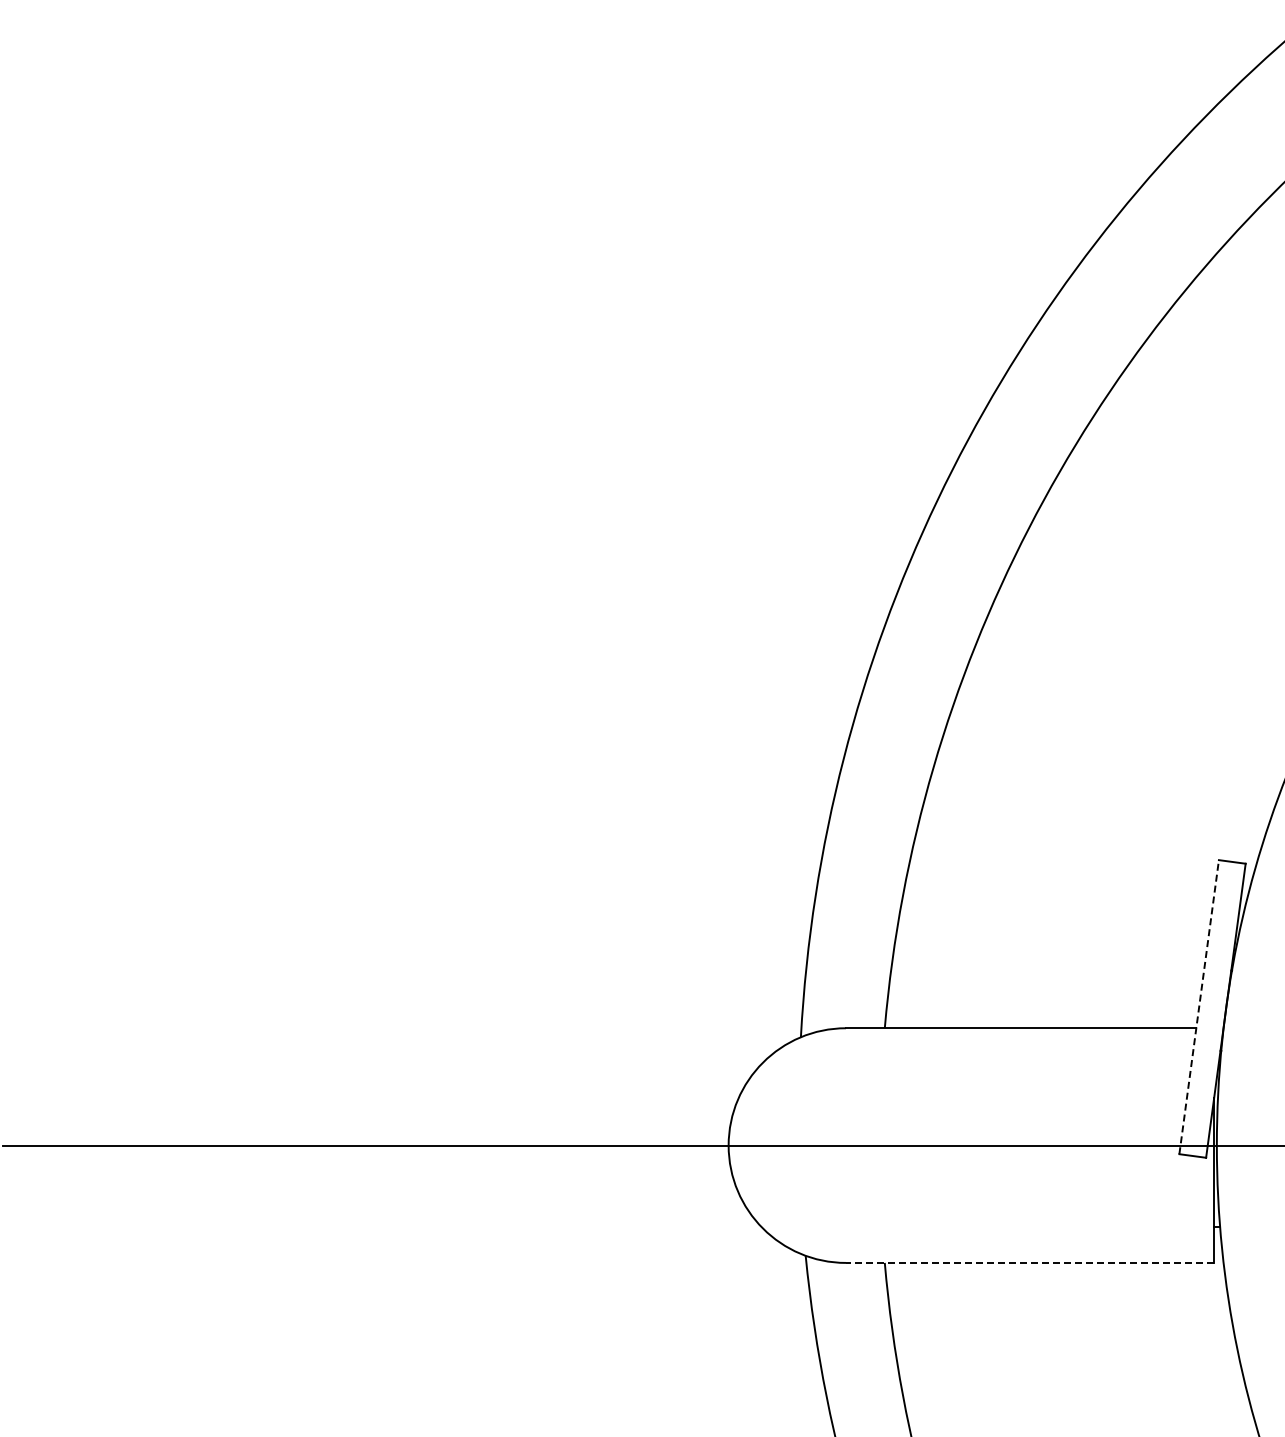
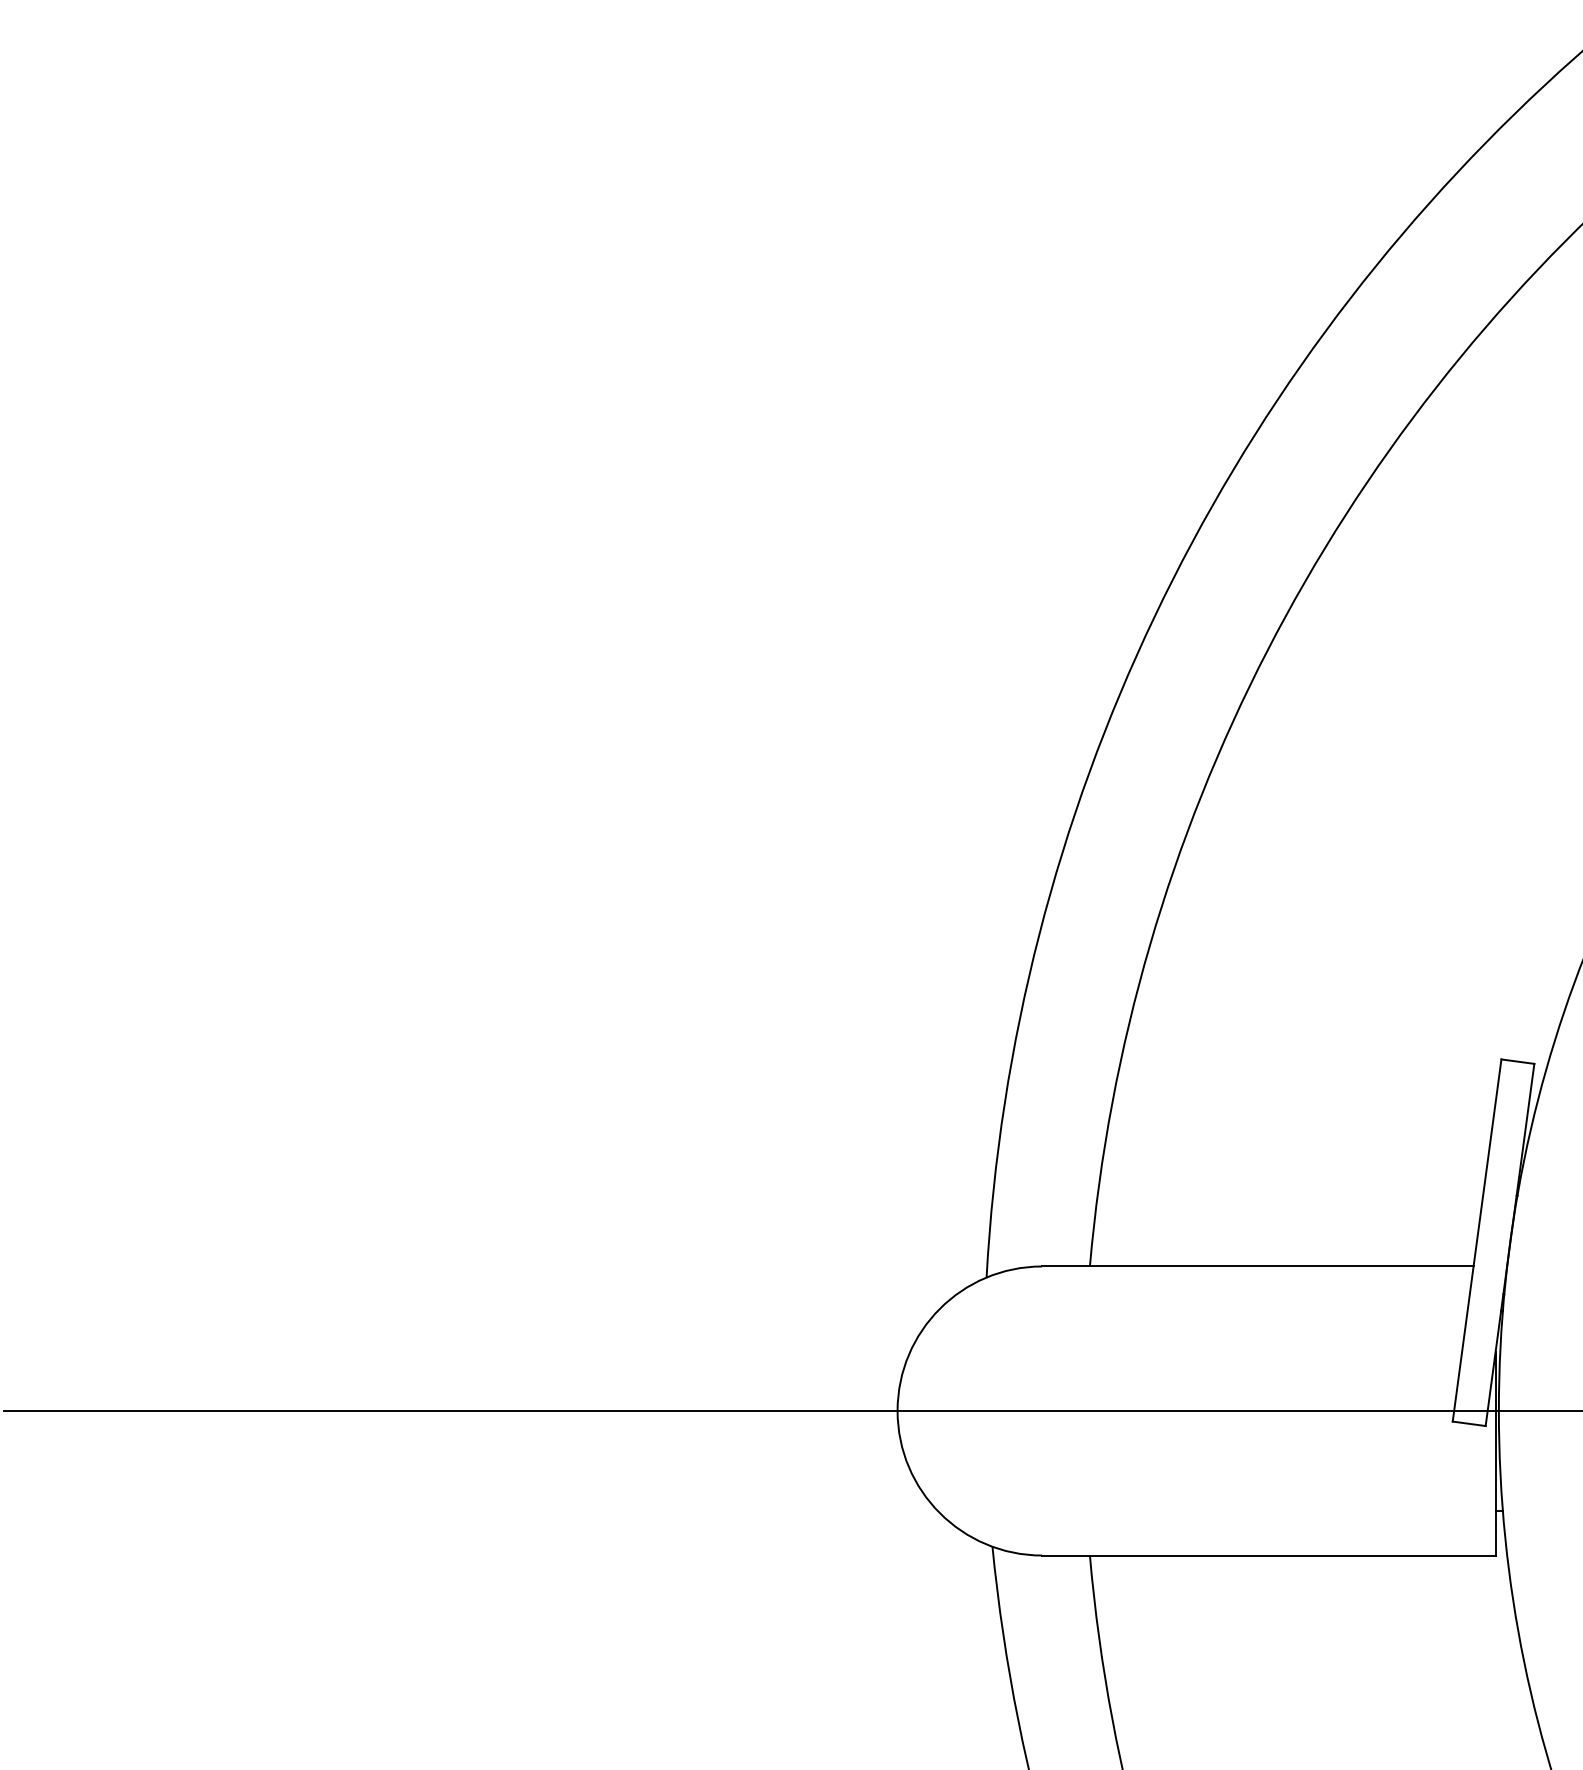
line: (1199, 1006) -> (1477, 1239), dashed -> solid
line: (1029, 1262) -> (1268, 1554), dashed -> solid

